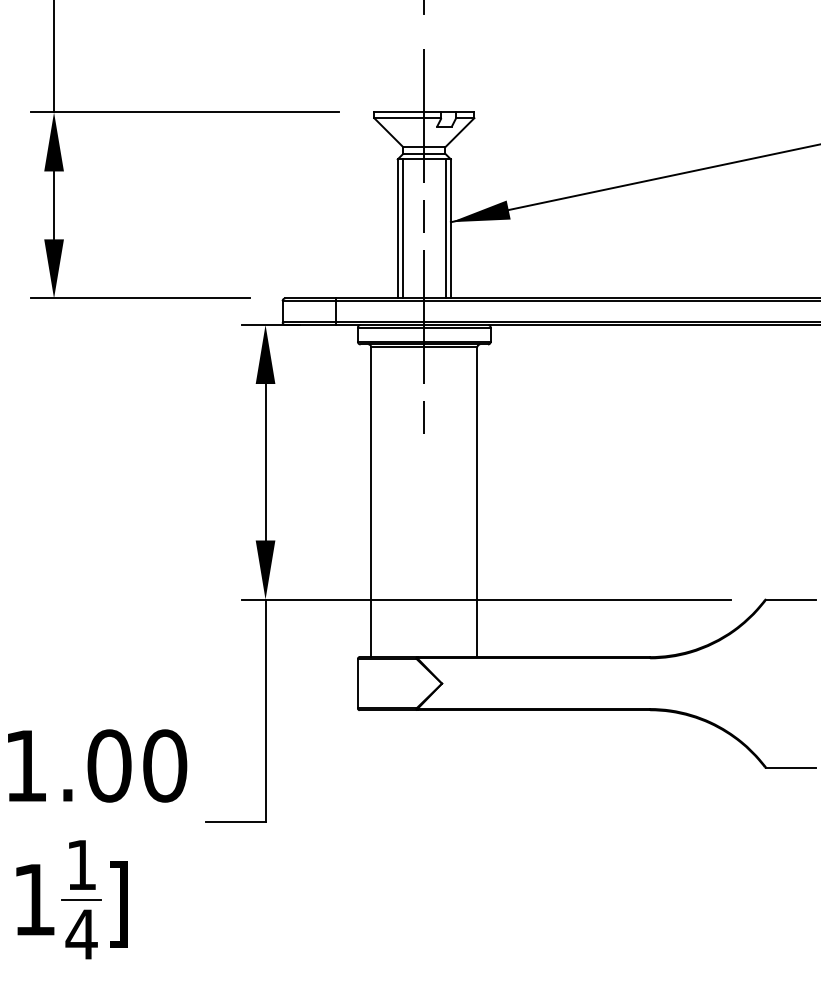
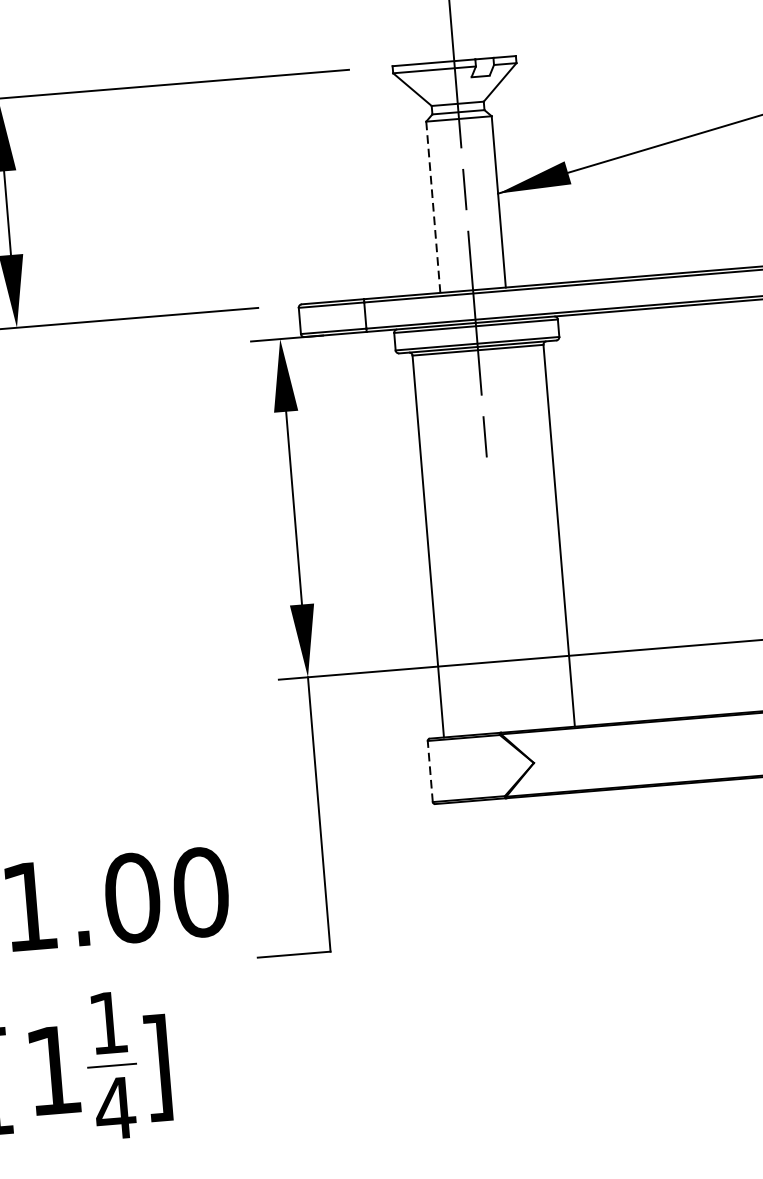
line: (397, 228) -> (432, 206), solid -> dashed
line: (403, 228) -> (440, 206), removed
line: (445, 228) -> (492, 201), removed
line: (357, 683) -> (429, 771), solid -> dashed

